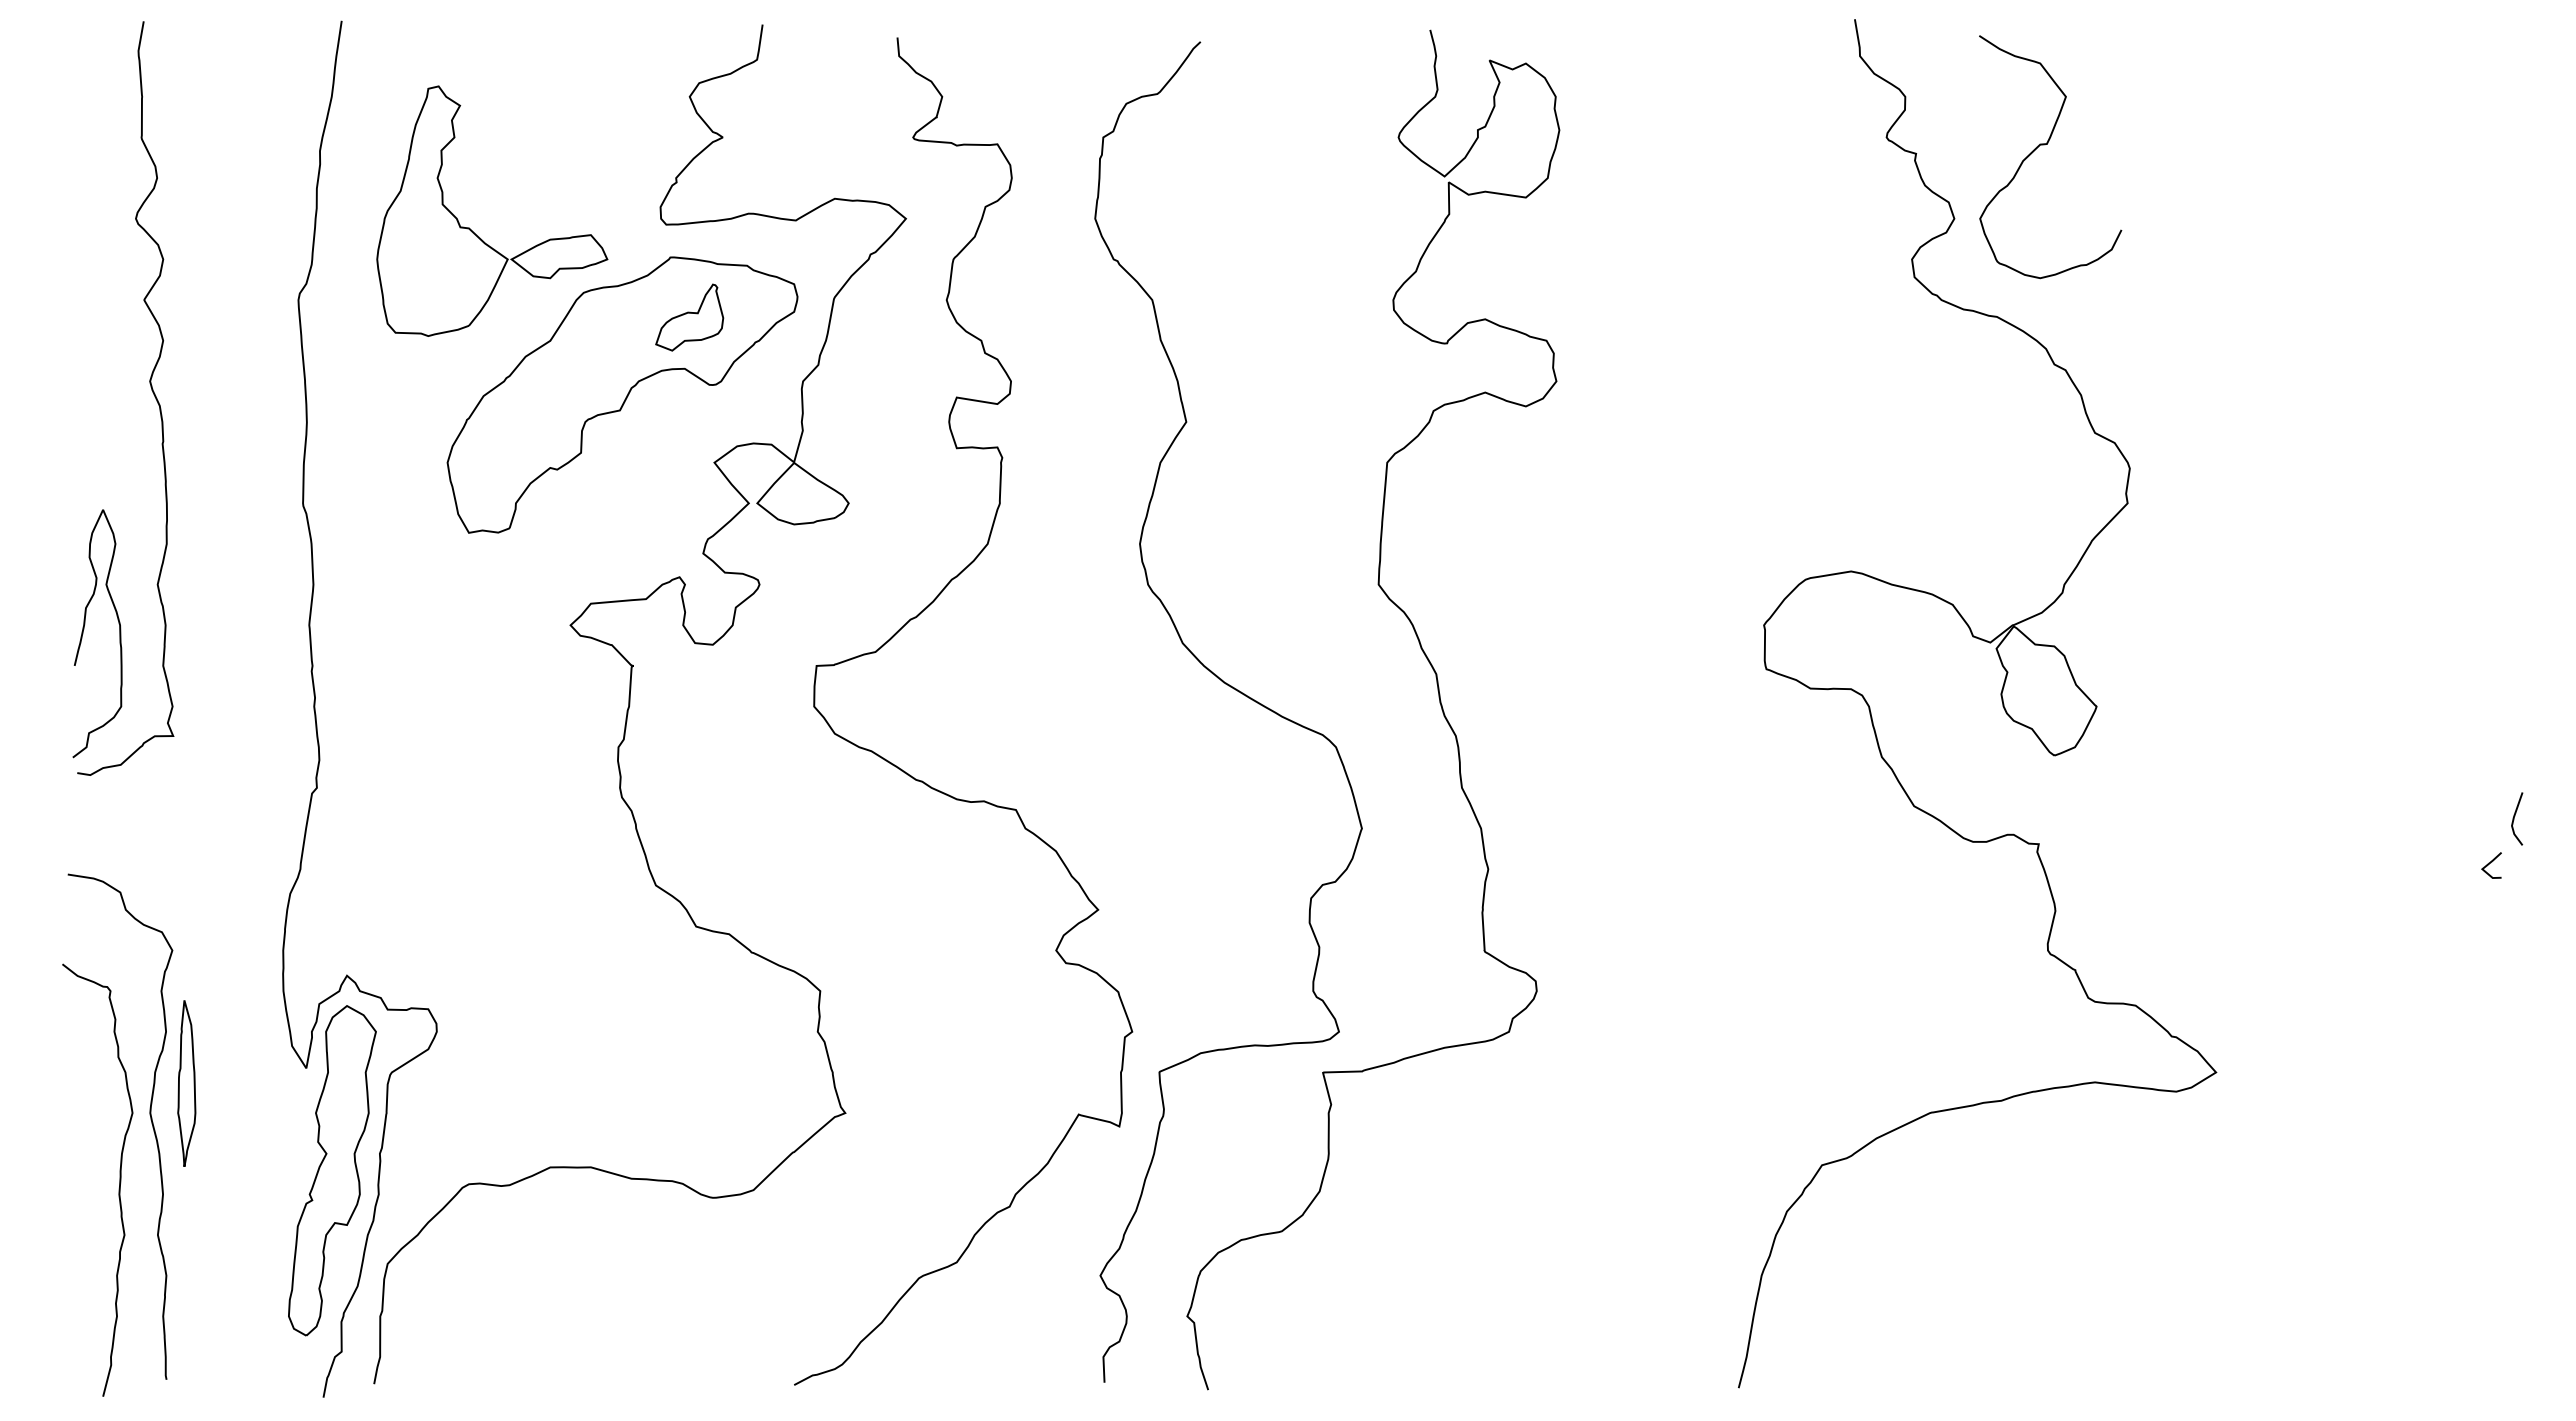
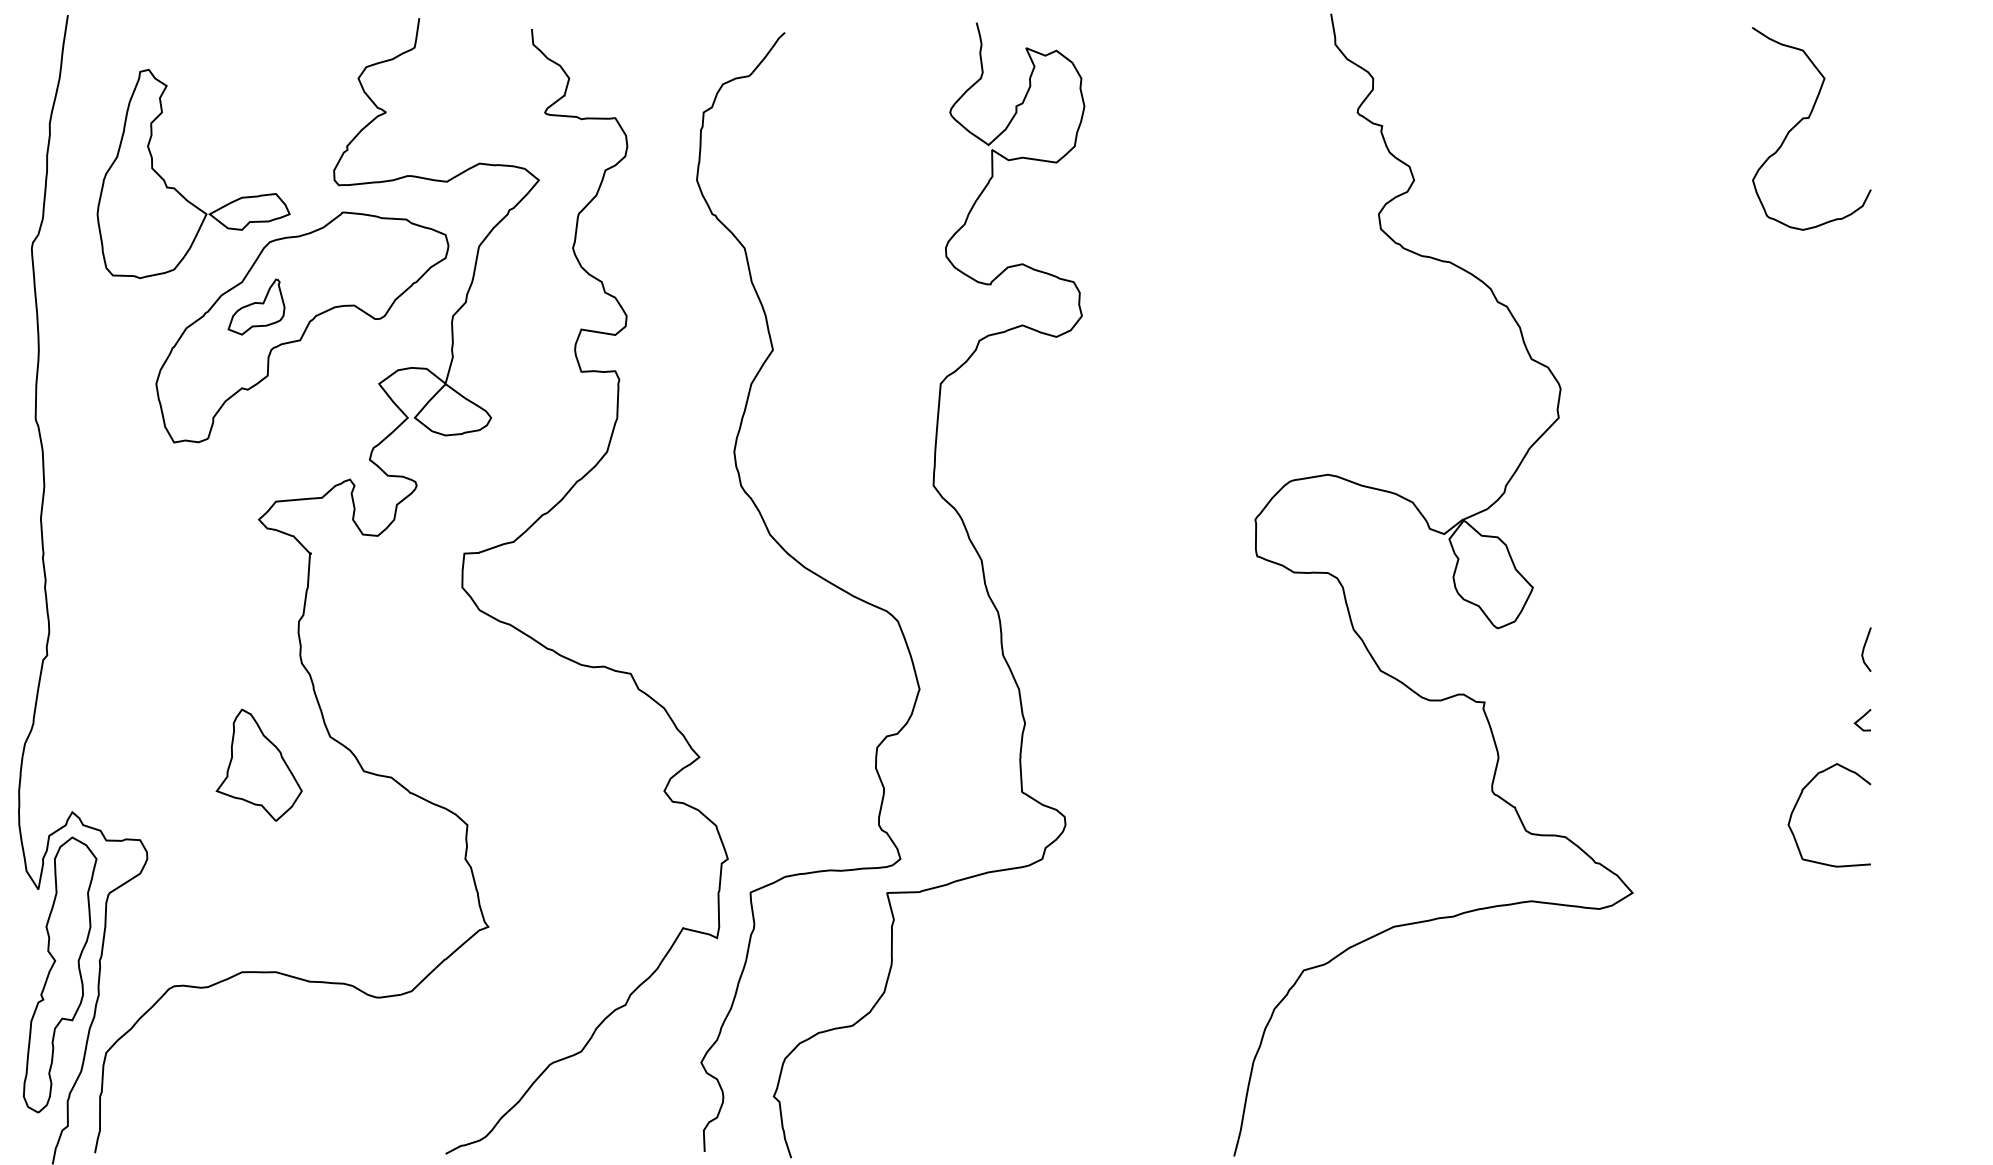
curve: (2045, 145) -> (1807, 119), moved
part: (689, 317) -> (256, 306), moved
line: (2515, 816) -> (1865, 647), moved
part: (570, 918) -> (258, 764), added
curve: (2415, 961) -> (1799, 800), added

